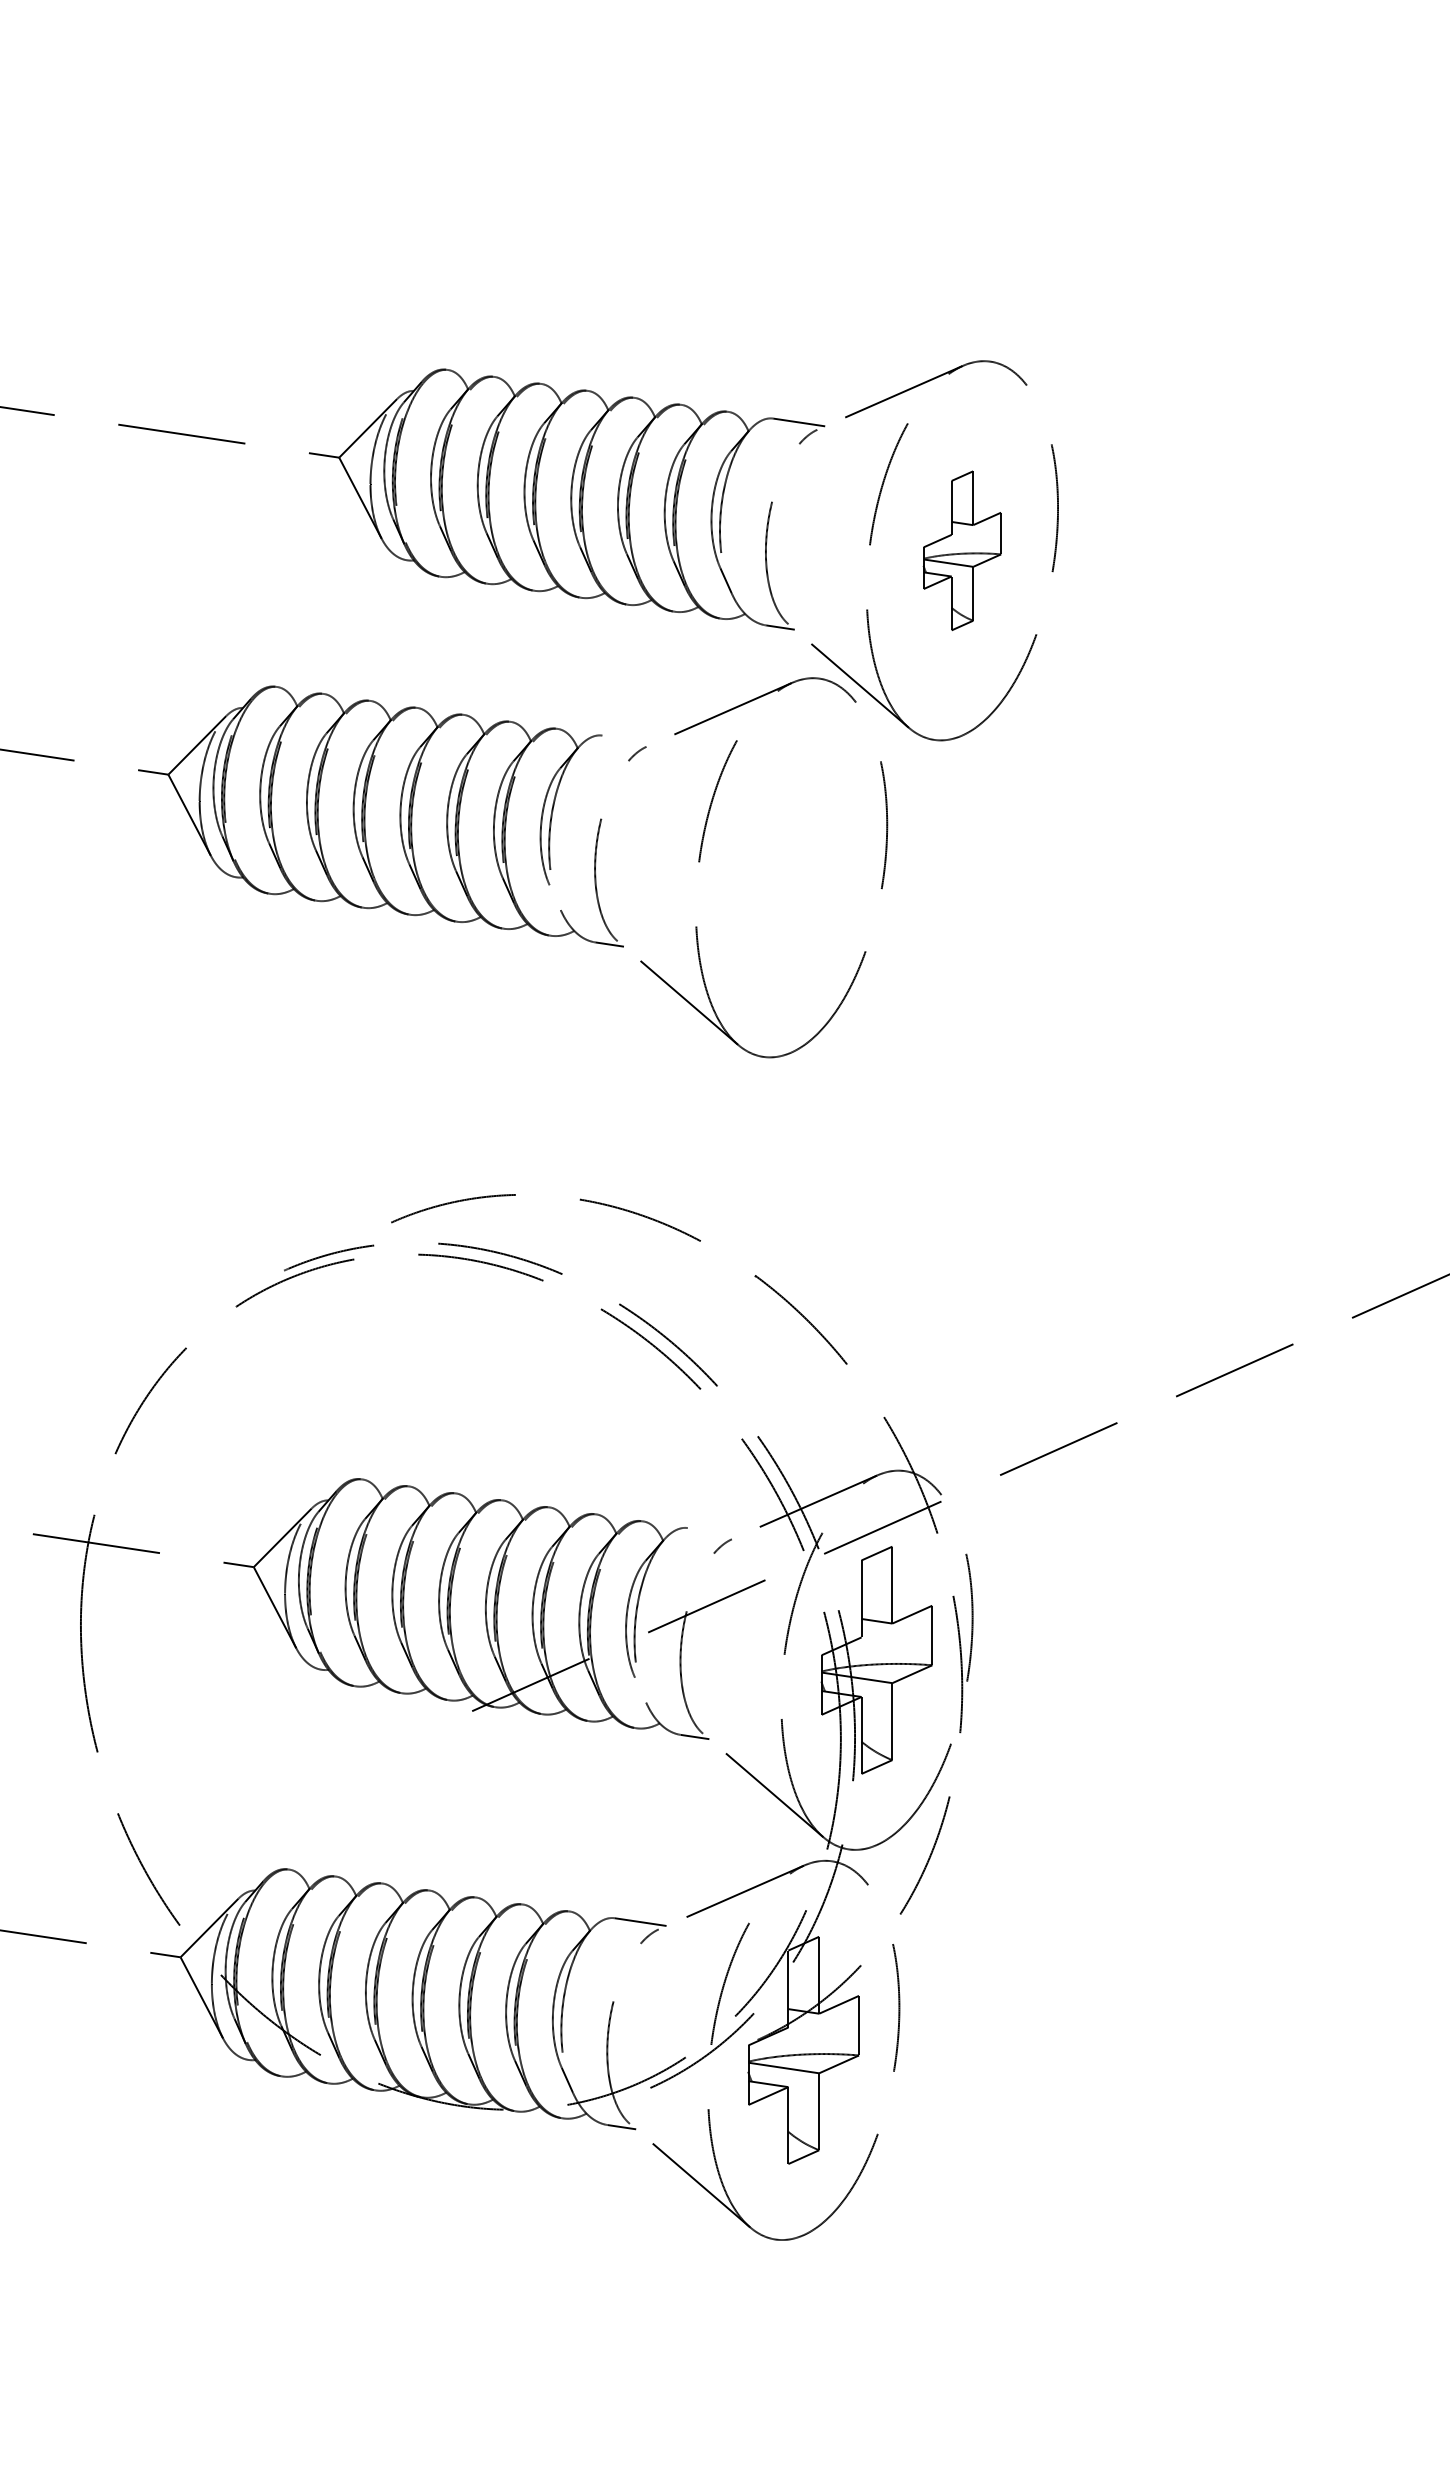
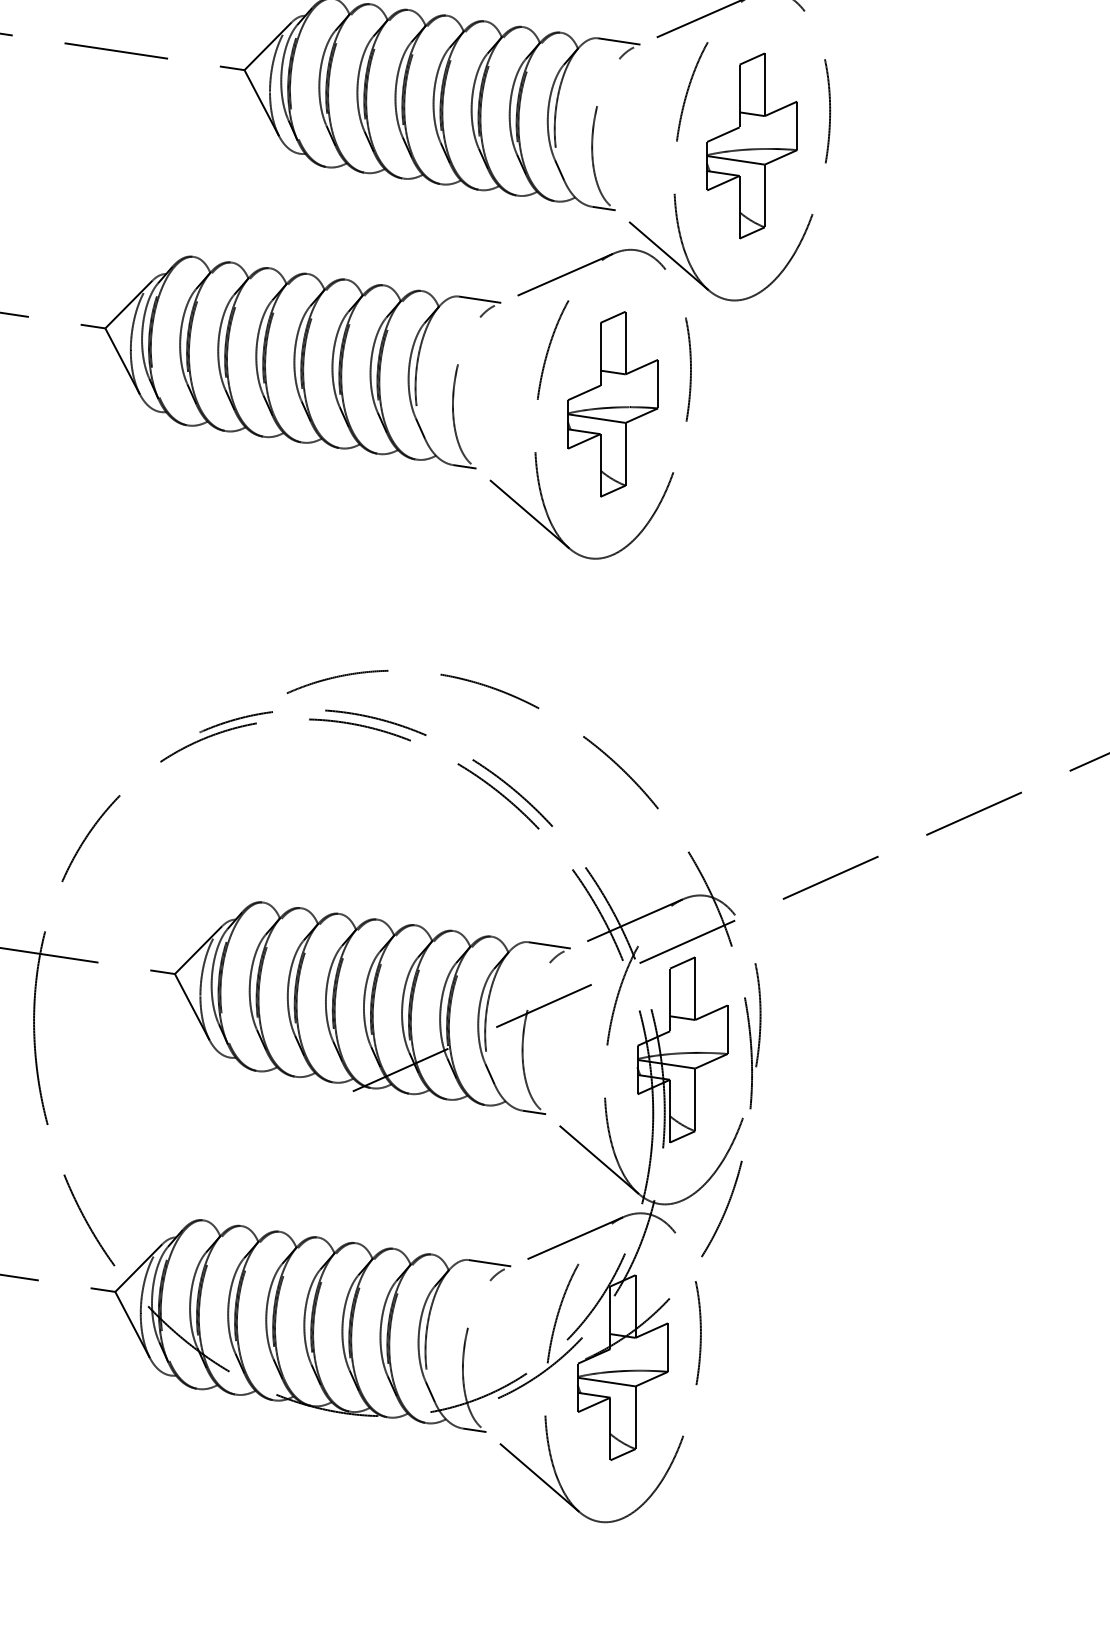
part: (962, 550) -> (752, 145), size x1.43
line: (628, 739) -> (480, 299), added
part: (791, 867) -> (612, 404), added
line: (554, 897) -> (419, 428), added
line: (713, 1531) -> (549, 945), added
line: (640, 1689) -> (489, 1073), added

